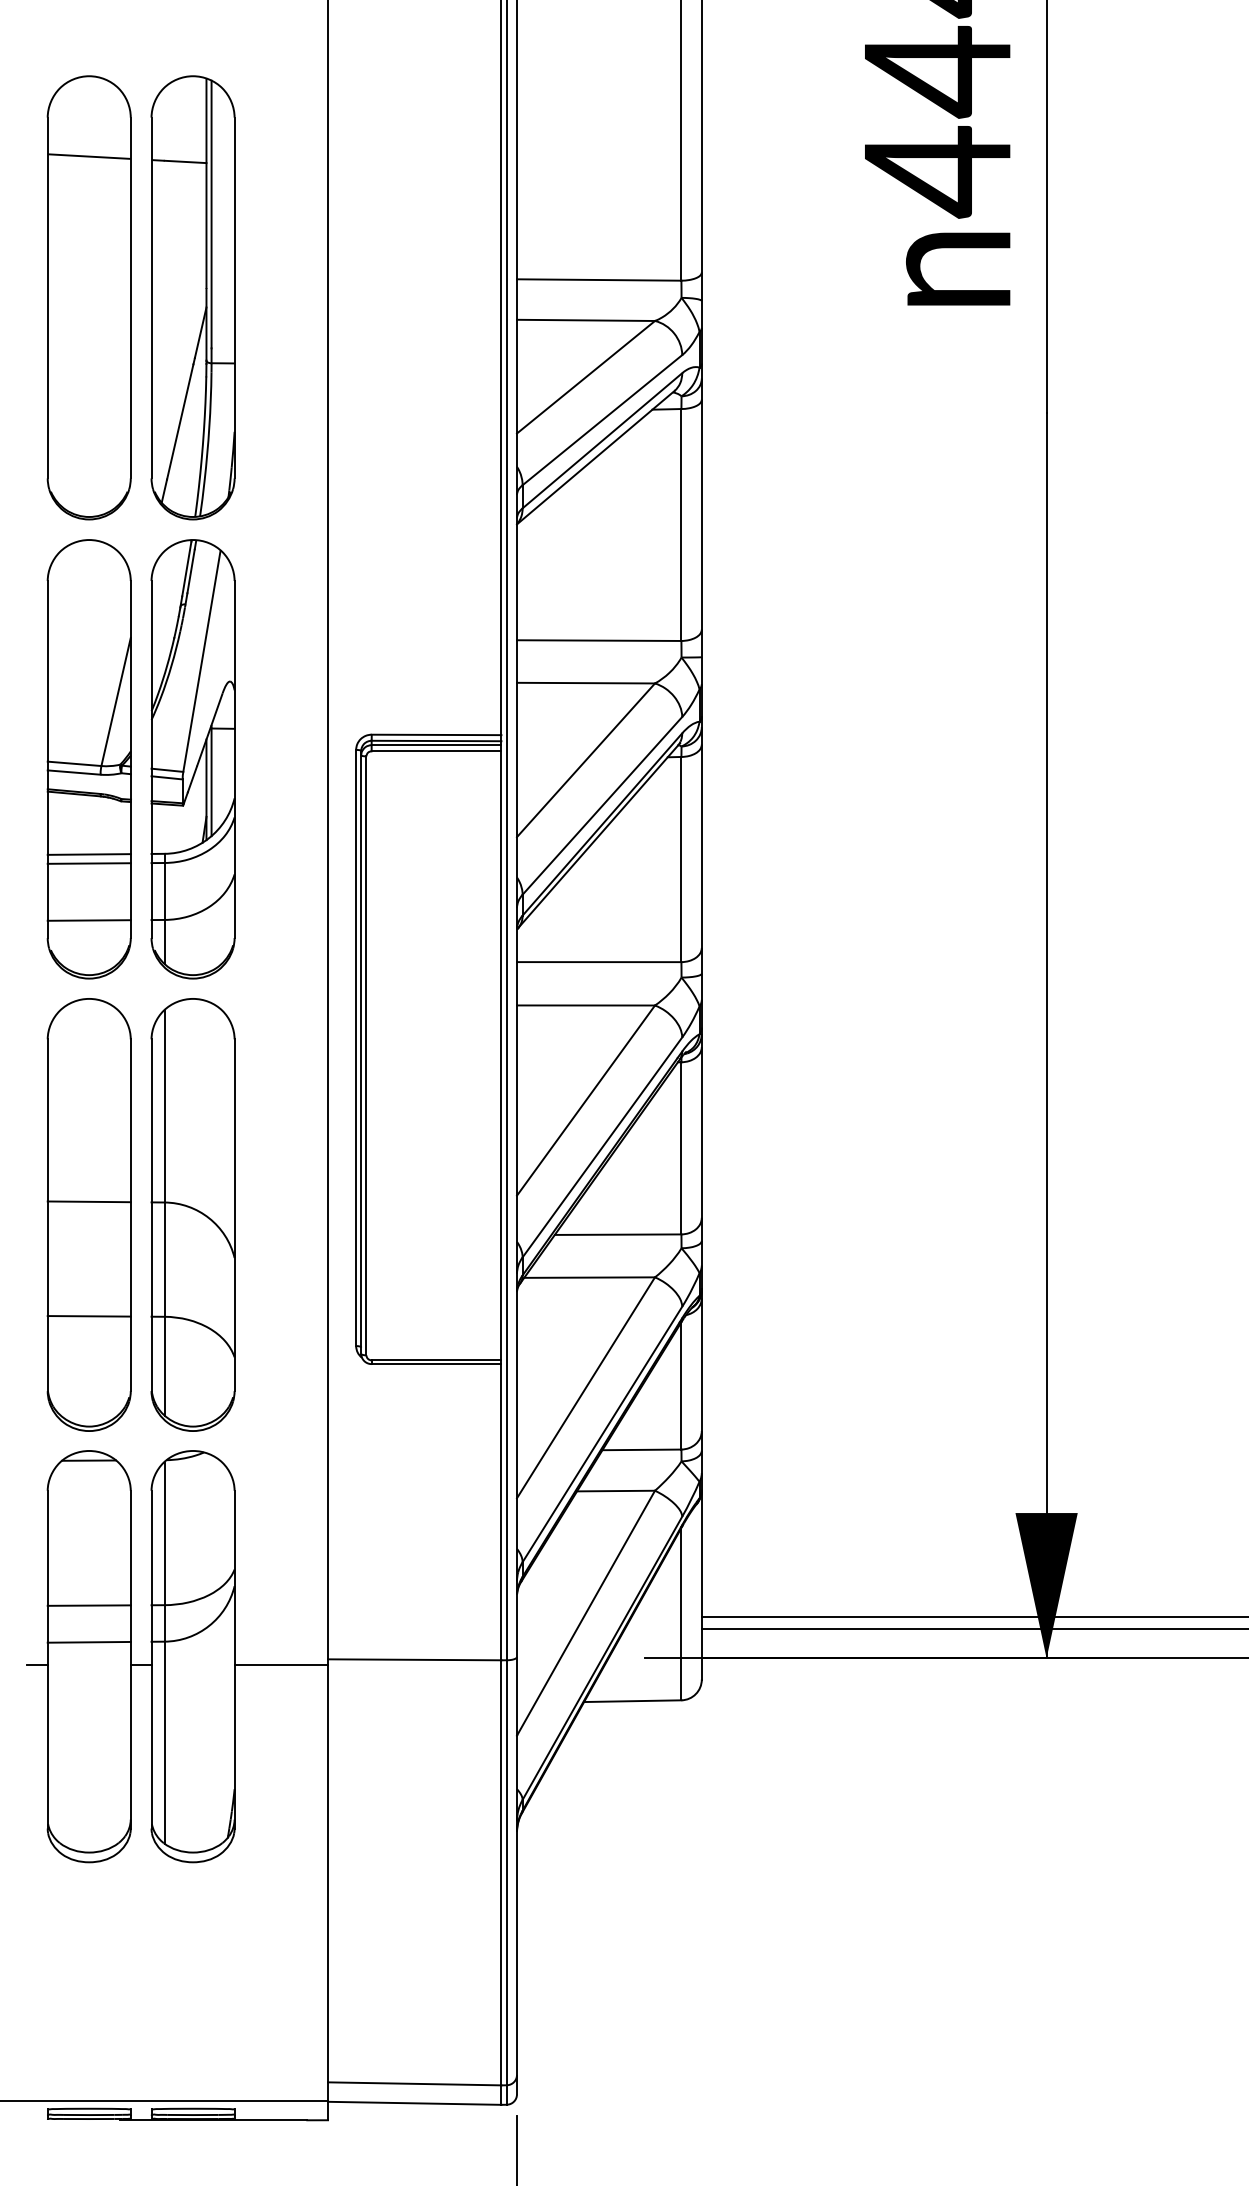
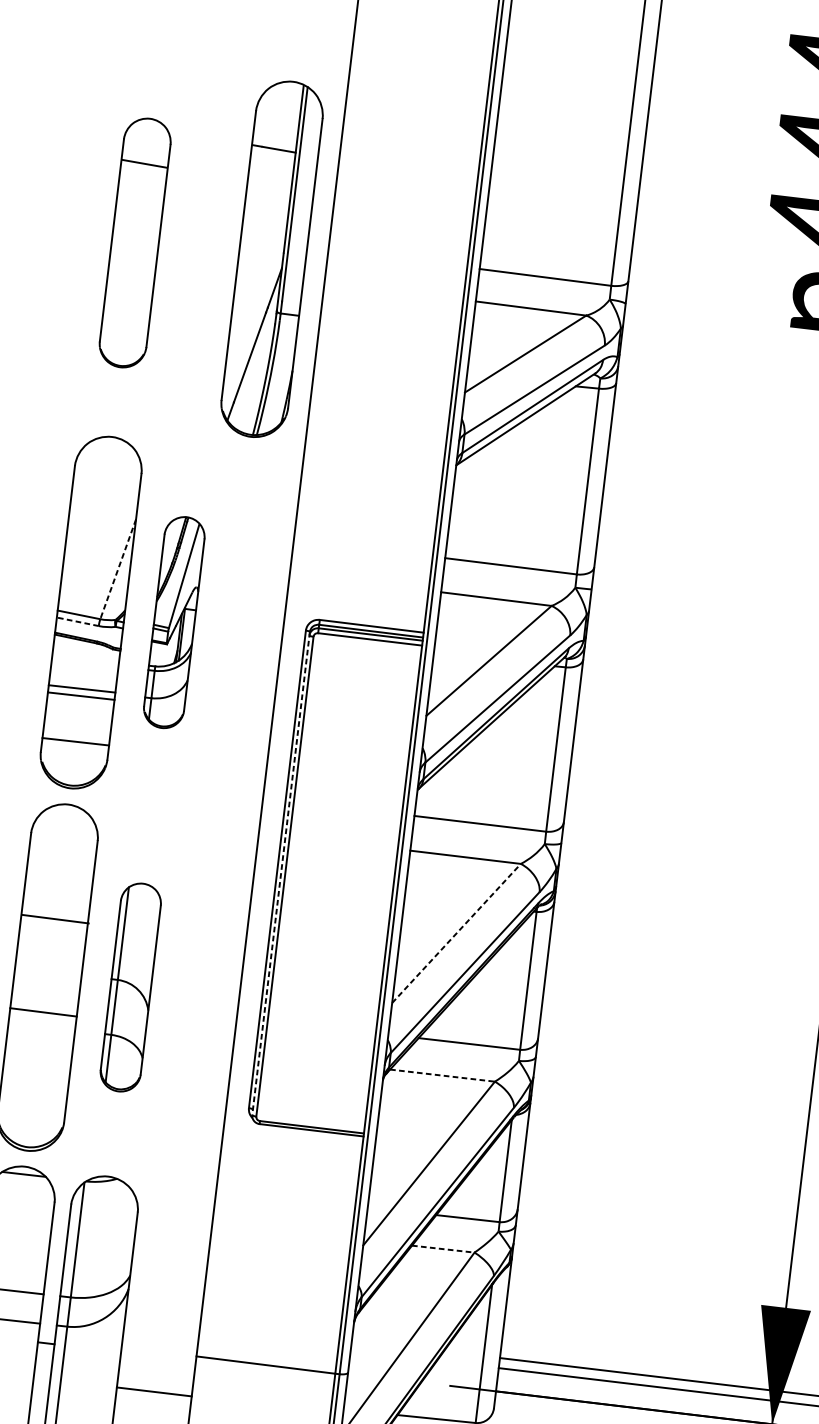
part: (88, 297) -> (134, 242), size x0.7
part: (192, 297) -> (271, 259), moved
line: (116, 701) -> (118, 568), solid -> dashed
part: (192, 759) -> (173, 622), size x0.6
line: (74, 772) -> (78, 621), solid -> dashed
line: (361, 1052) -> (281, 873), solid -> dashed
line: (586, 1100) -> (456, 933), solid -> dashed
line: (88, 1201) -> (54, 918), moved
part: (192, 1214) -> (130, 987), size x0.6
line: (590, 1277) -> (443, 1075), solid -> dashed
line: (88, 1316) -> (42, 1012), moved
line: (616, 1491) -> (443, 1249), solid -> dashed
line: (281, 1665) -> (154, 1392), moved

